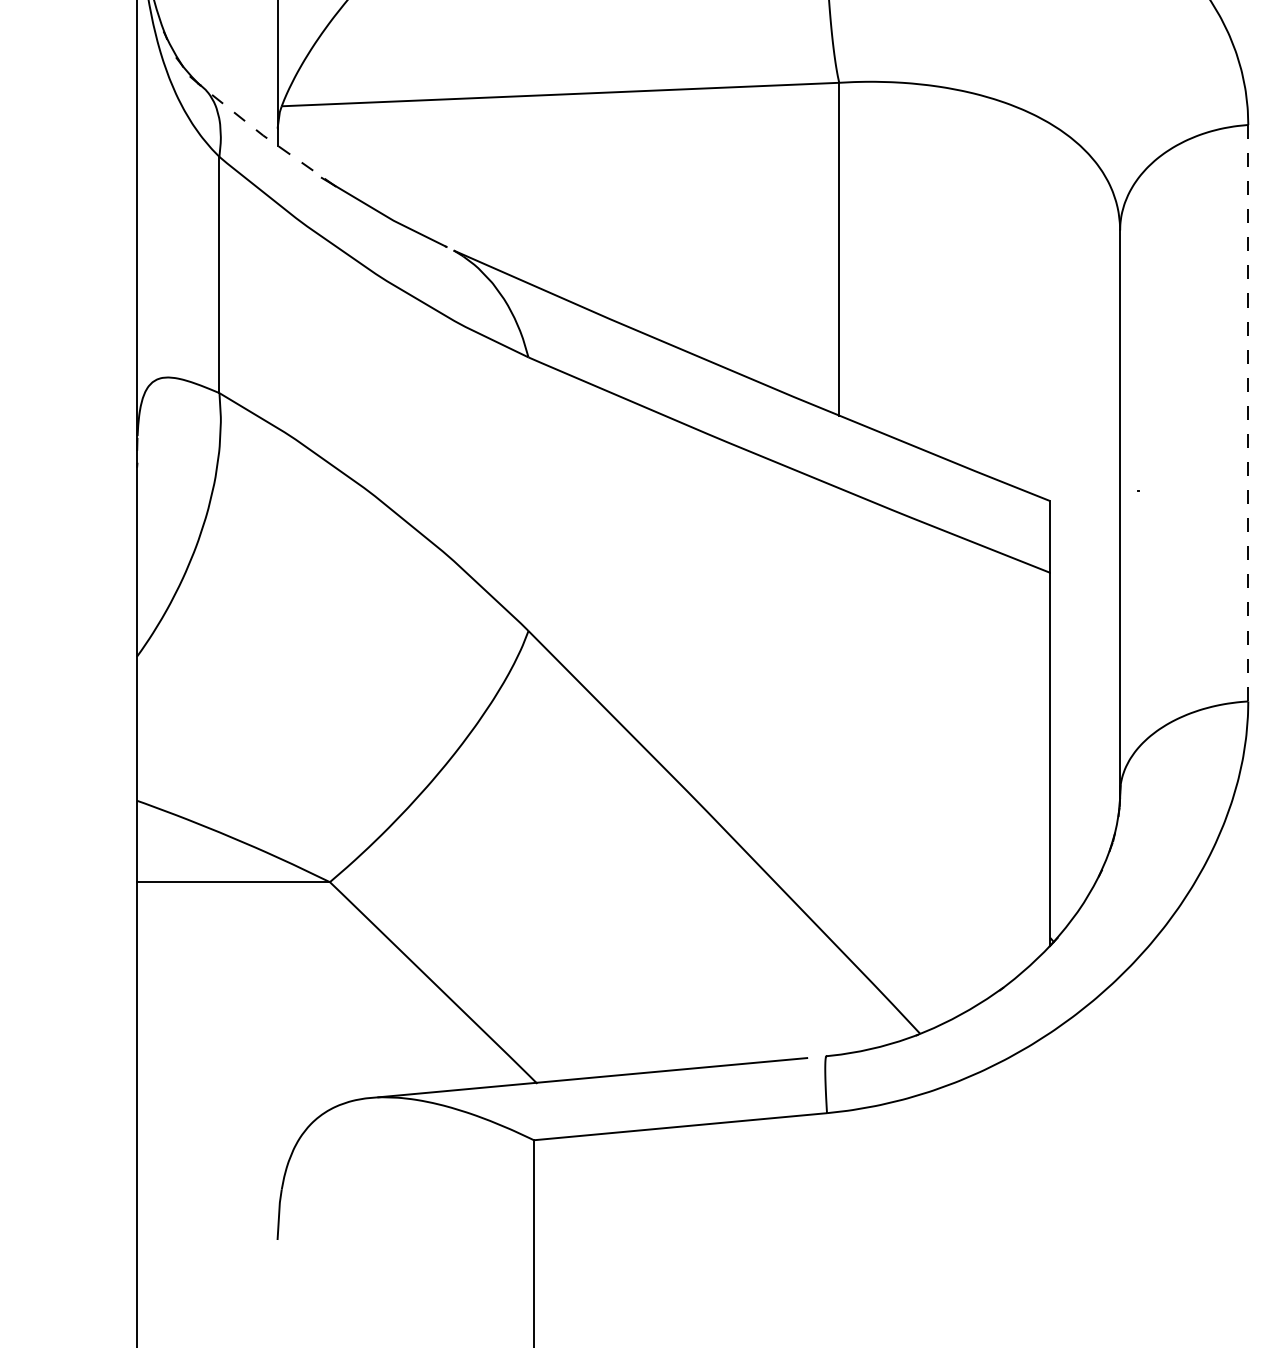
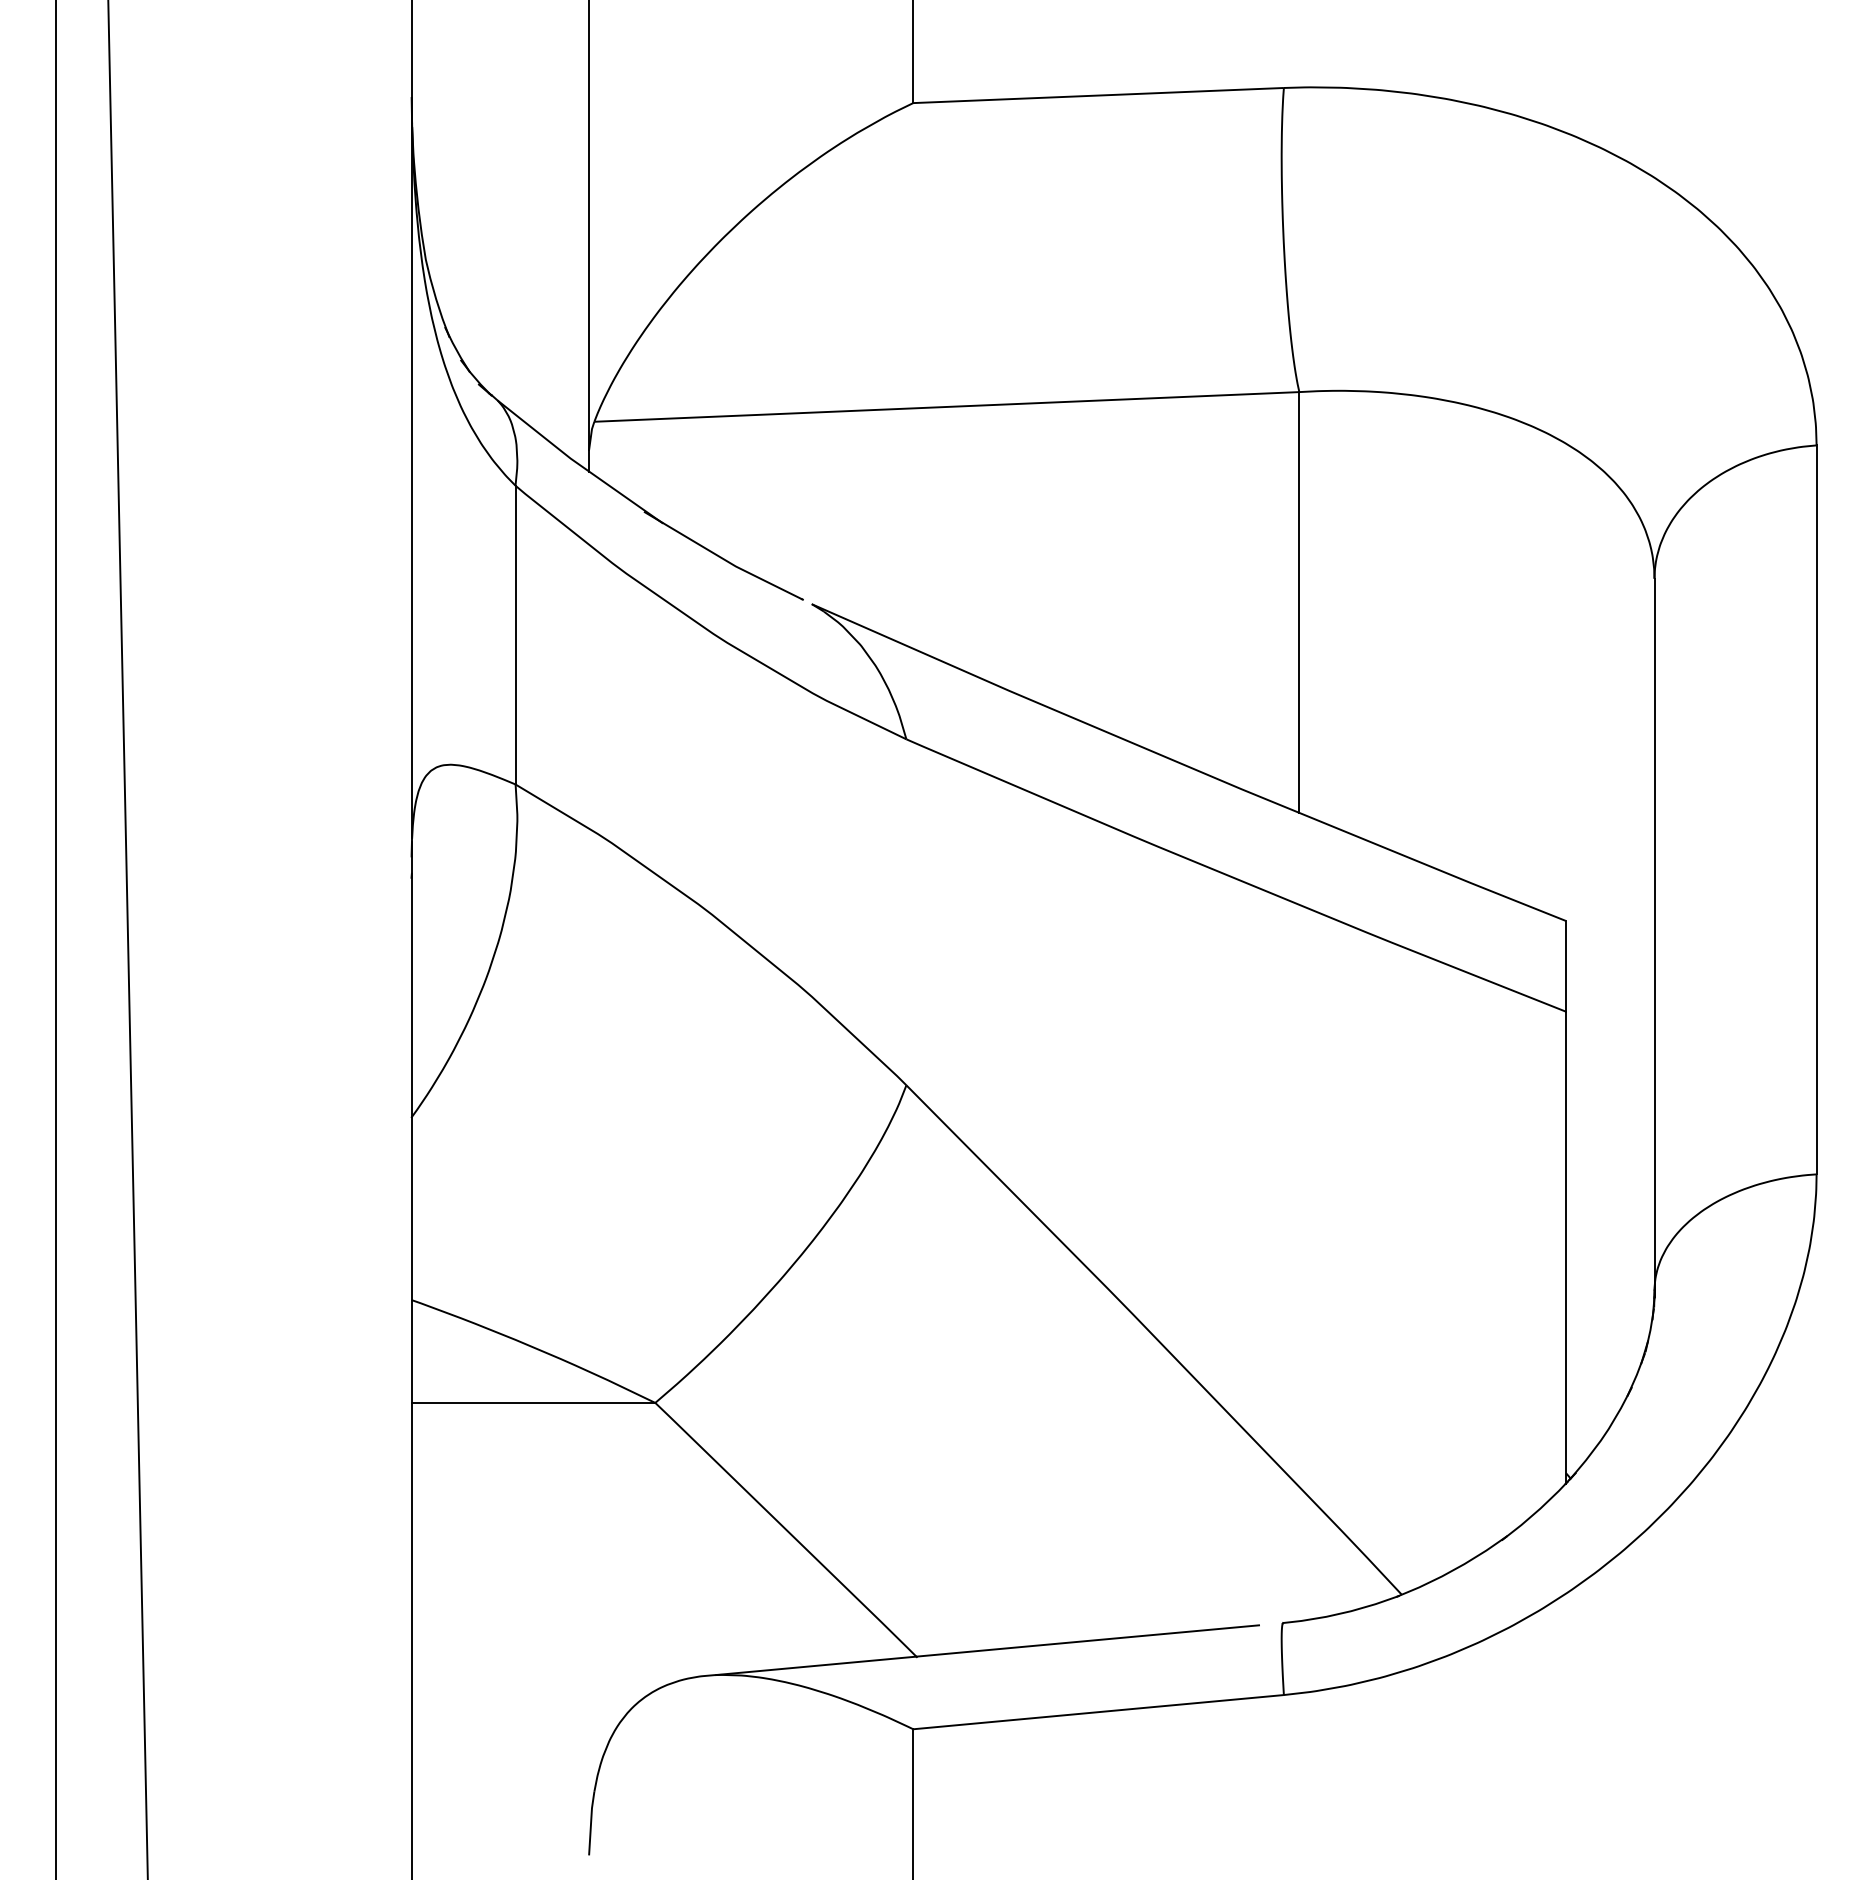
line: (269, 139) -> (578, 463), dashed -> solid
line: (1248, 413) -> (1816, 810), dashed -> solid

